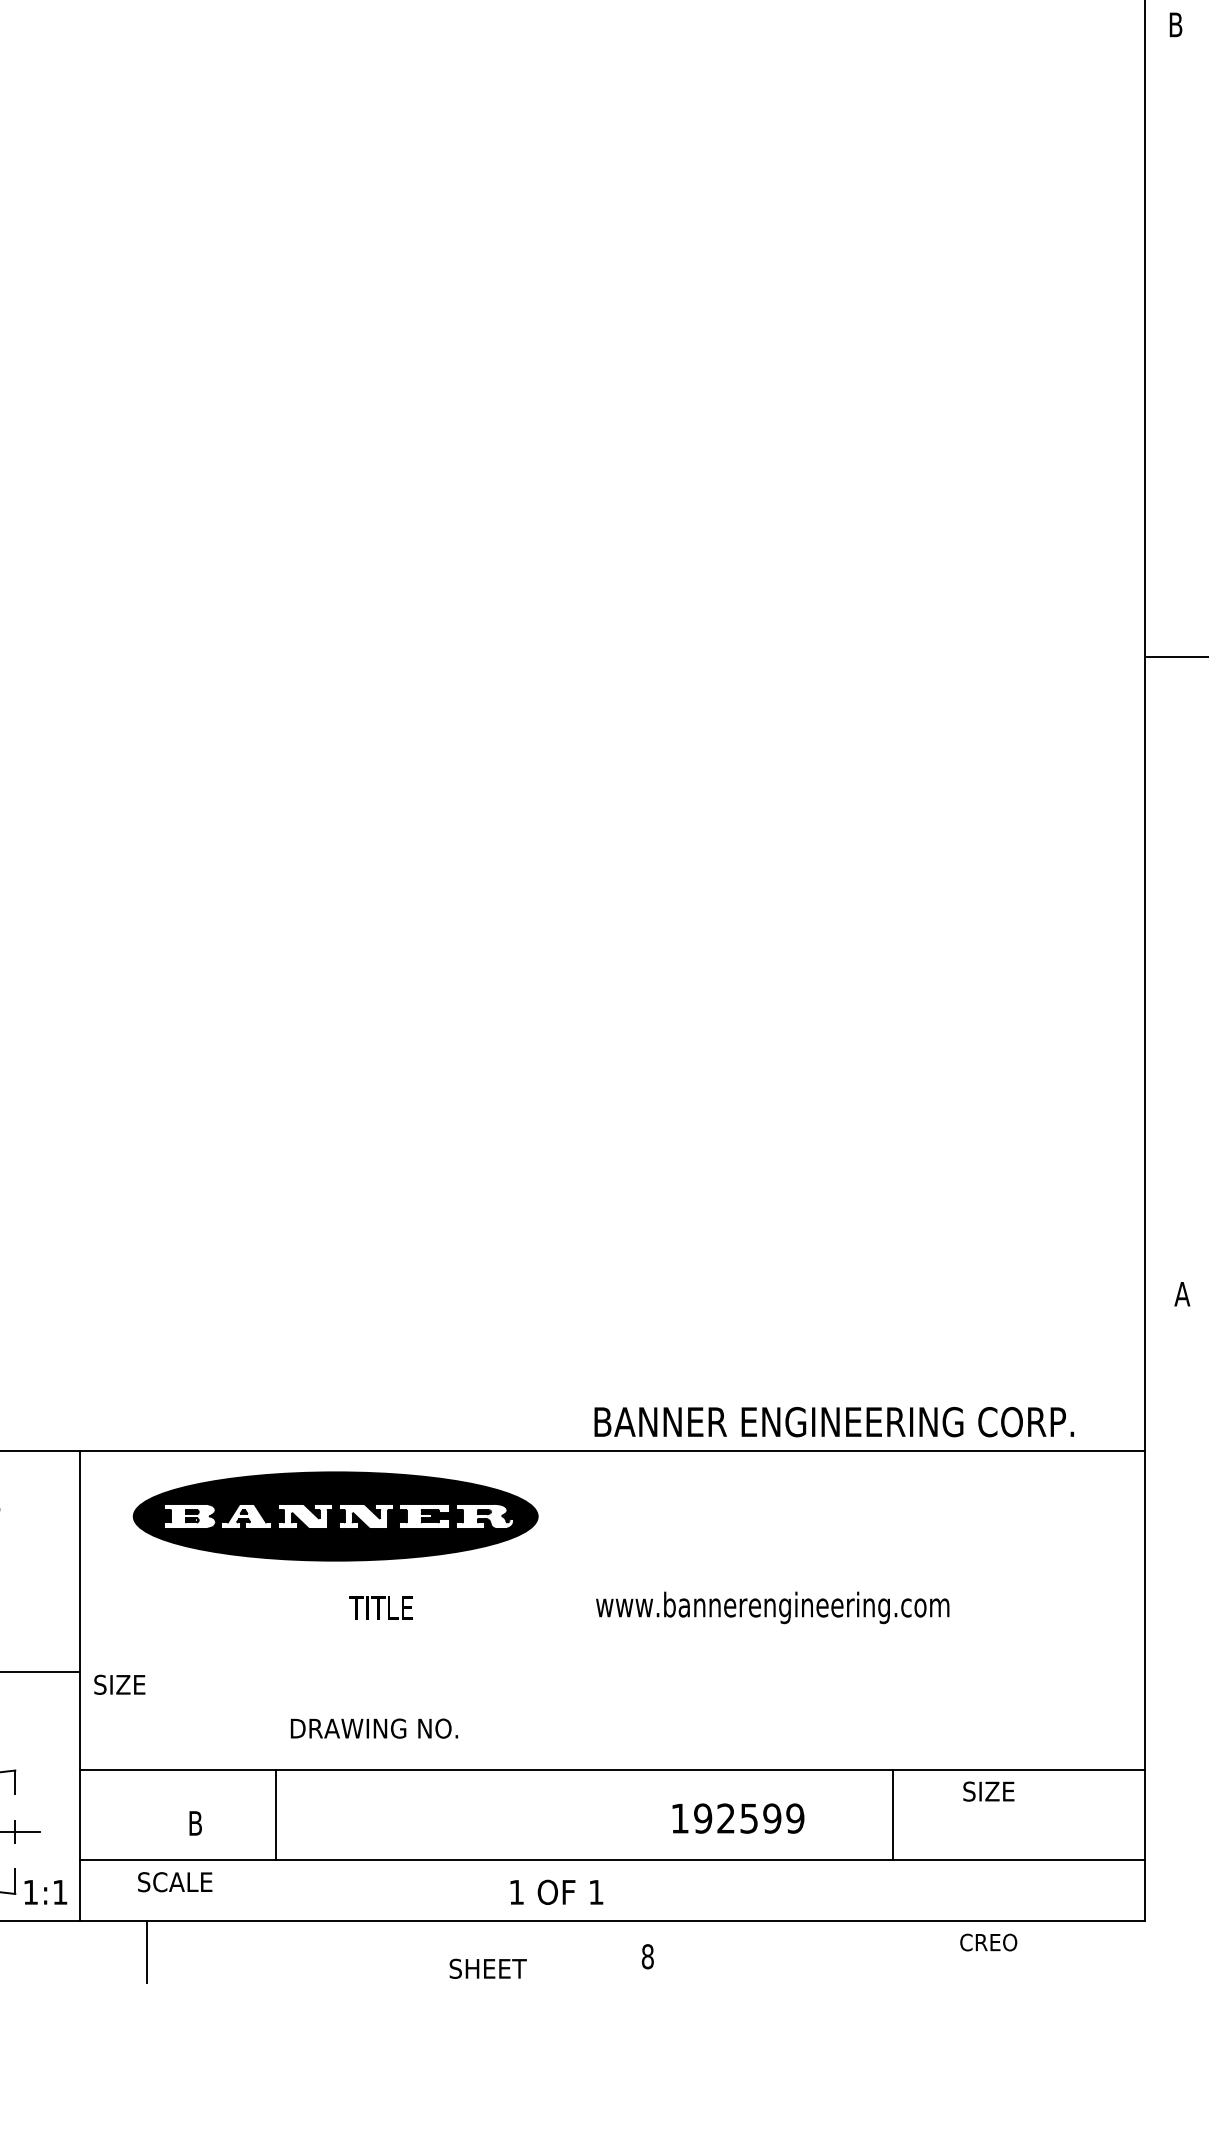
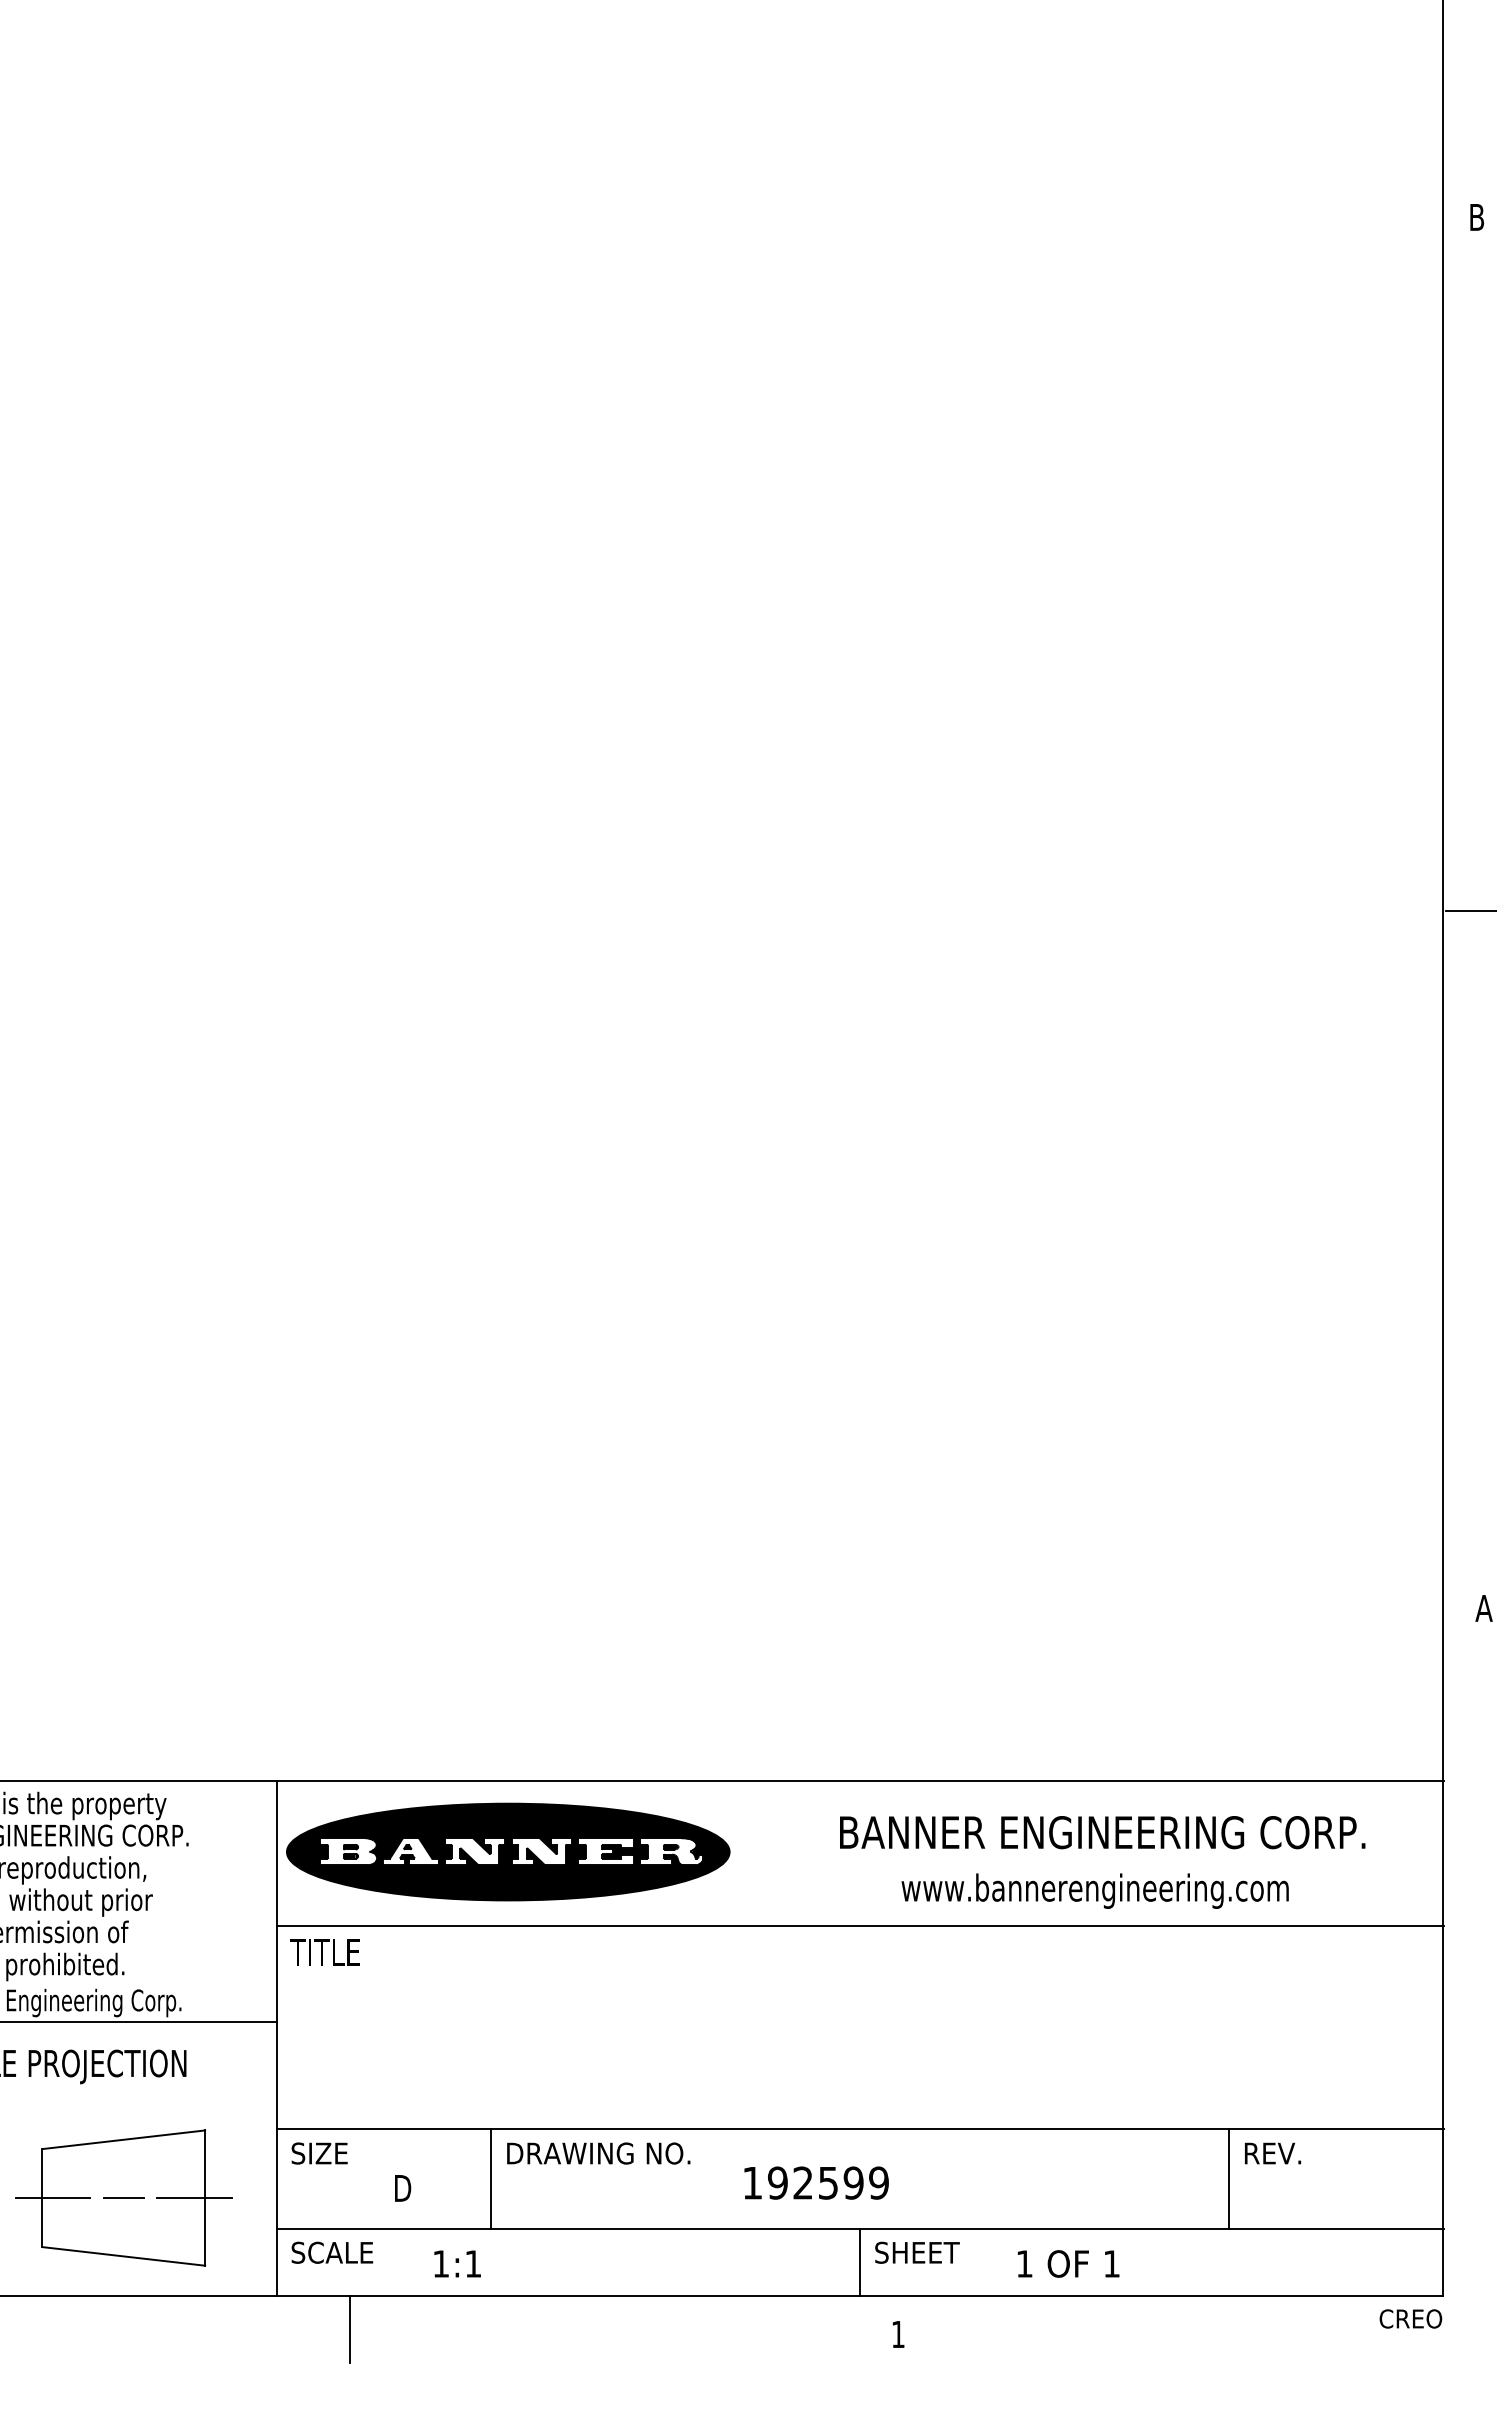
text: (834, 1422) -> (1102, 1832), moved
part: (335, 1516) -> (508, 1851), moved
line: (612, 1583) -> (859, 1925), added
text: (772, 1607) -> (1094, 1890), moved
text: (380, 1608) -> (324, 1952), moved
text: (119, 1684) -> (319, 2153), moved
text: (374, 1728) -> (598, 2153), moved
text: (989, 1791) -> (1272, 2153), SIZE -> REV.
line: (892, 1814) -> (1228, 2178), moved
text: (738, 1818) -> (816, 2182), moved
text: (196, 1823) -> (403, 2188), B -> D
line: (15, 1832) -> (205, 2198), dashed -> solid
text: (175, 1881) -> (332, 2252), moved
line: (613, 1890) -> (860, 2261), added
text: (45, 1891) -> (457, 2263), moved
text: (556, 1891) -> (1068, 2263), moved
text: (988, 1942) -> (1410, 2318), moved
text: (647, 1956) -> (897, 2334), 8 -> 1
text: (488, 1968) -> (917, 2252), moved

